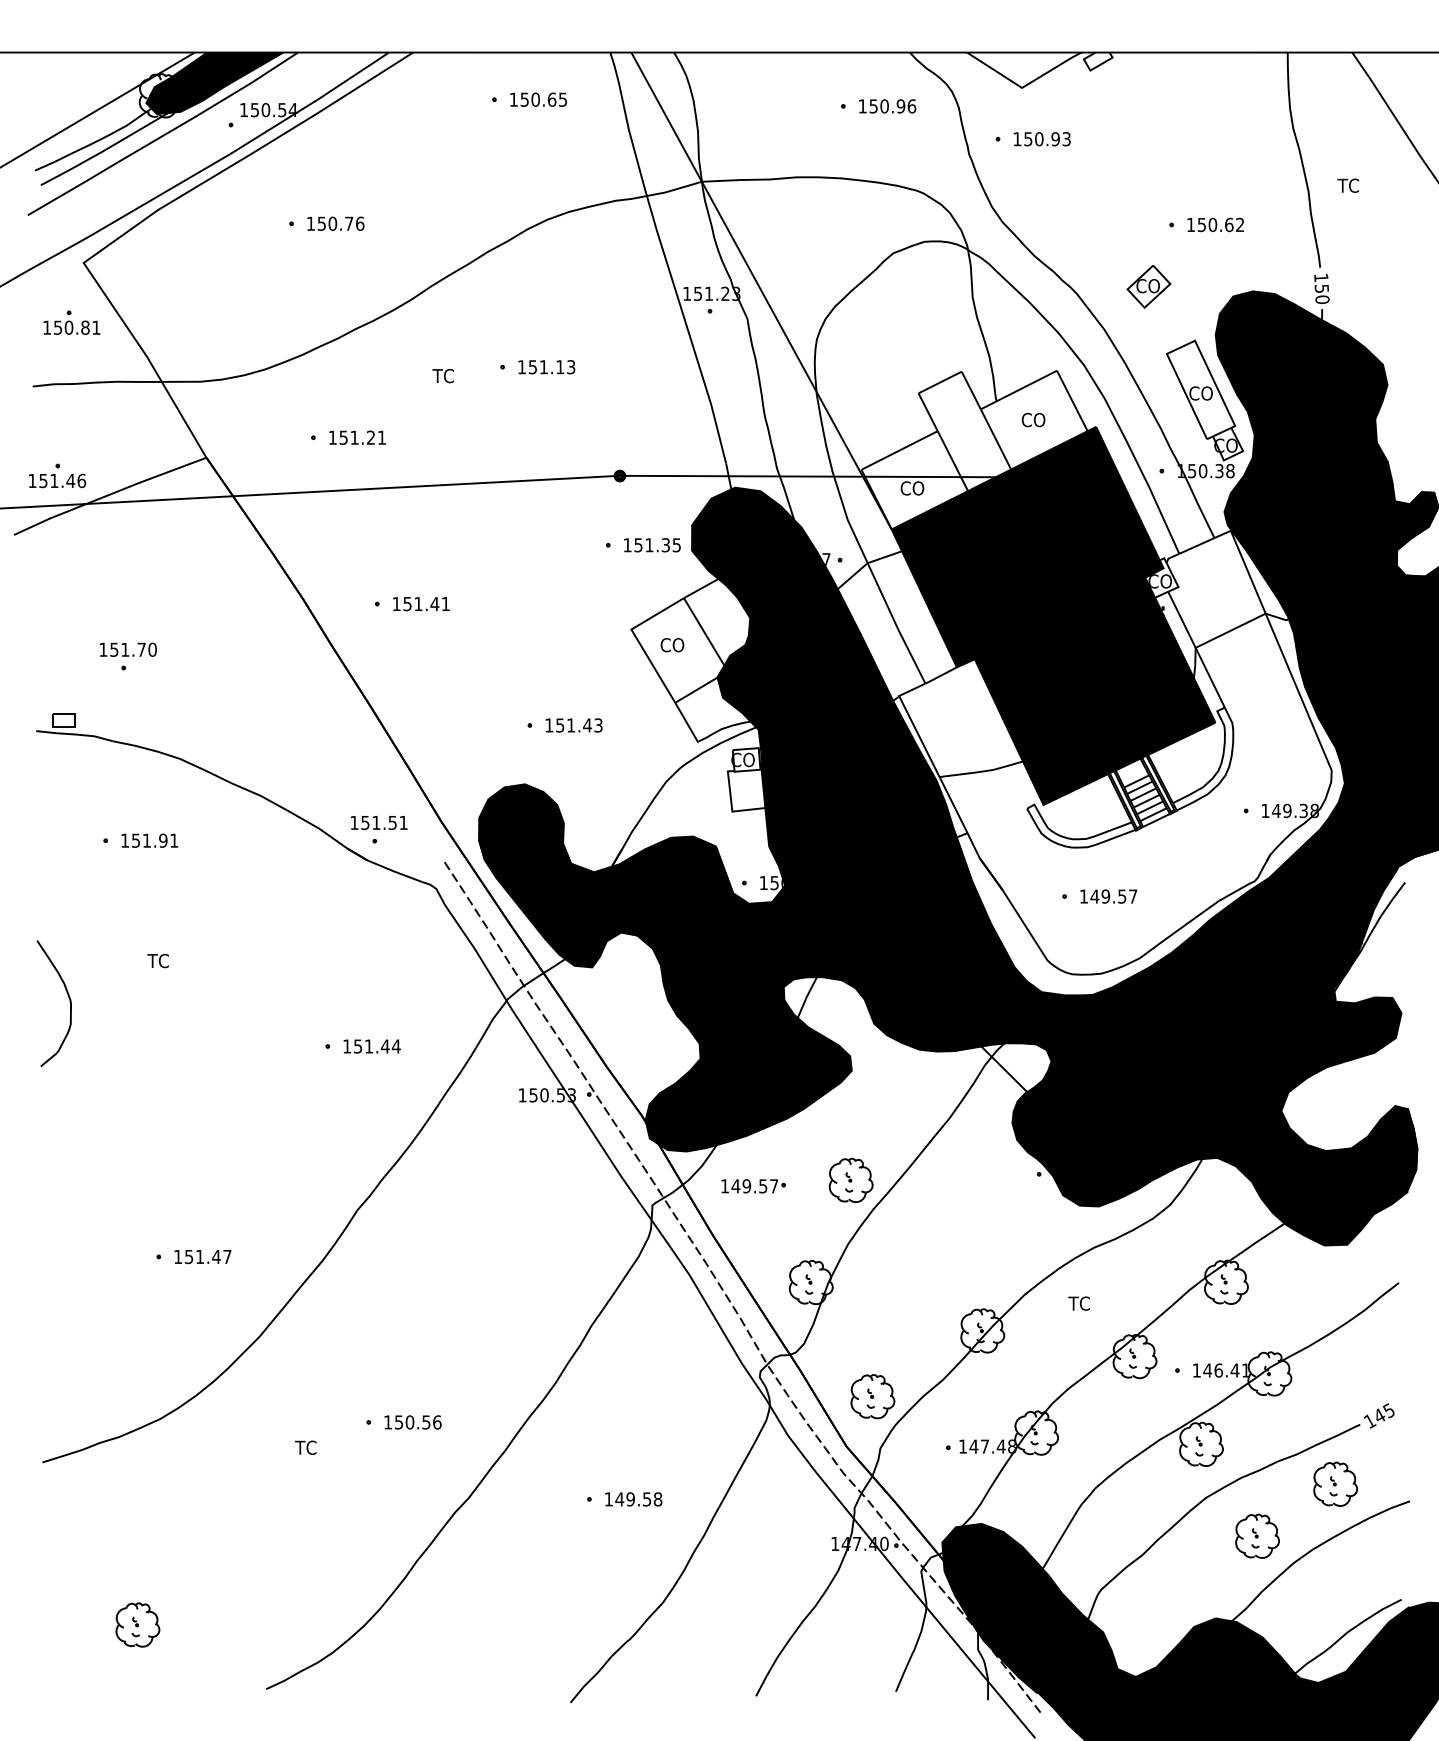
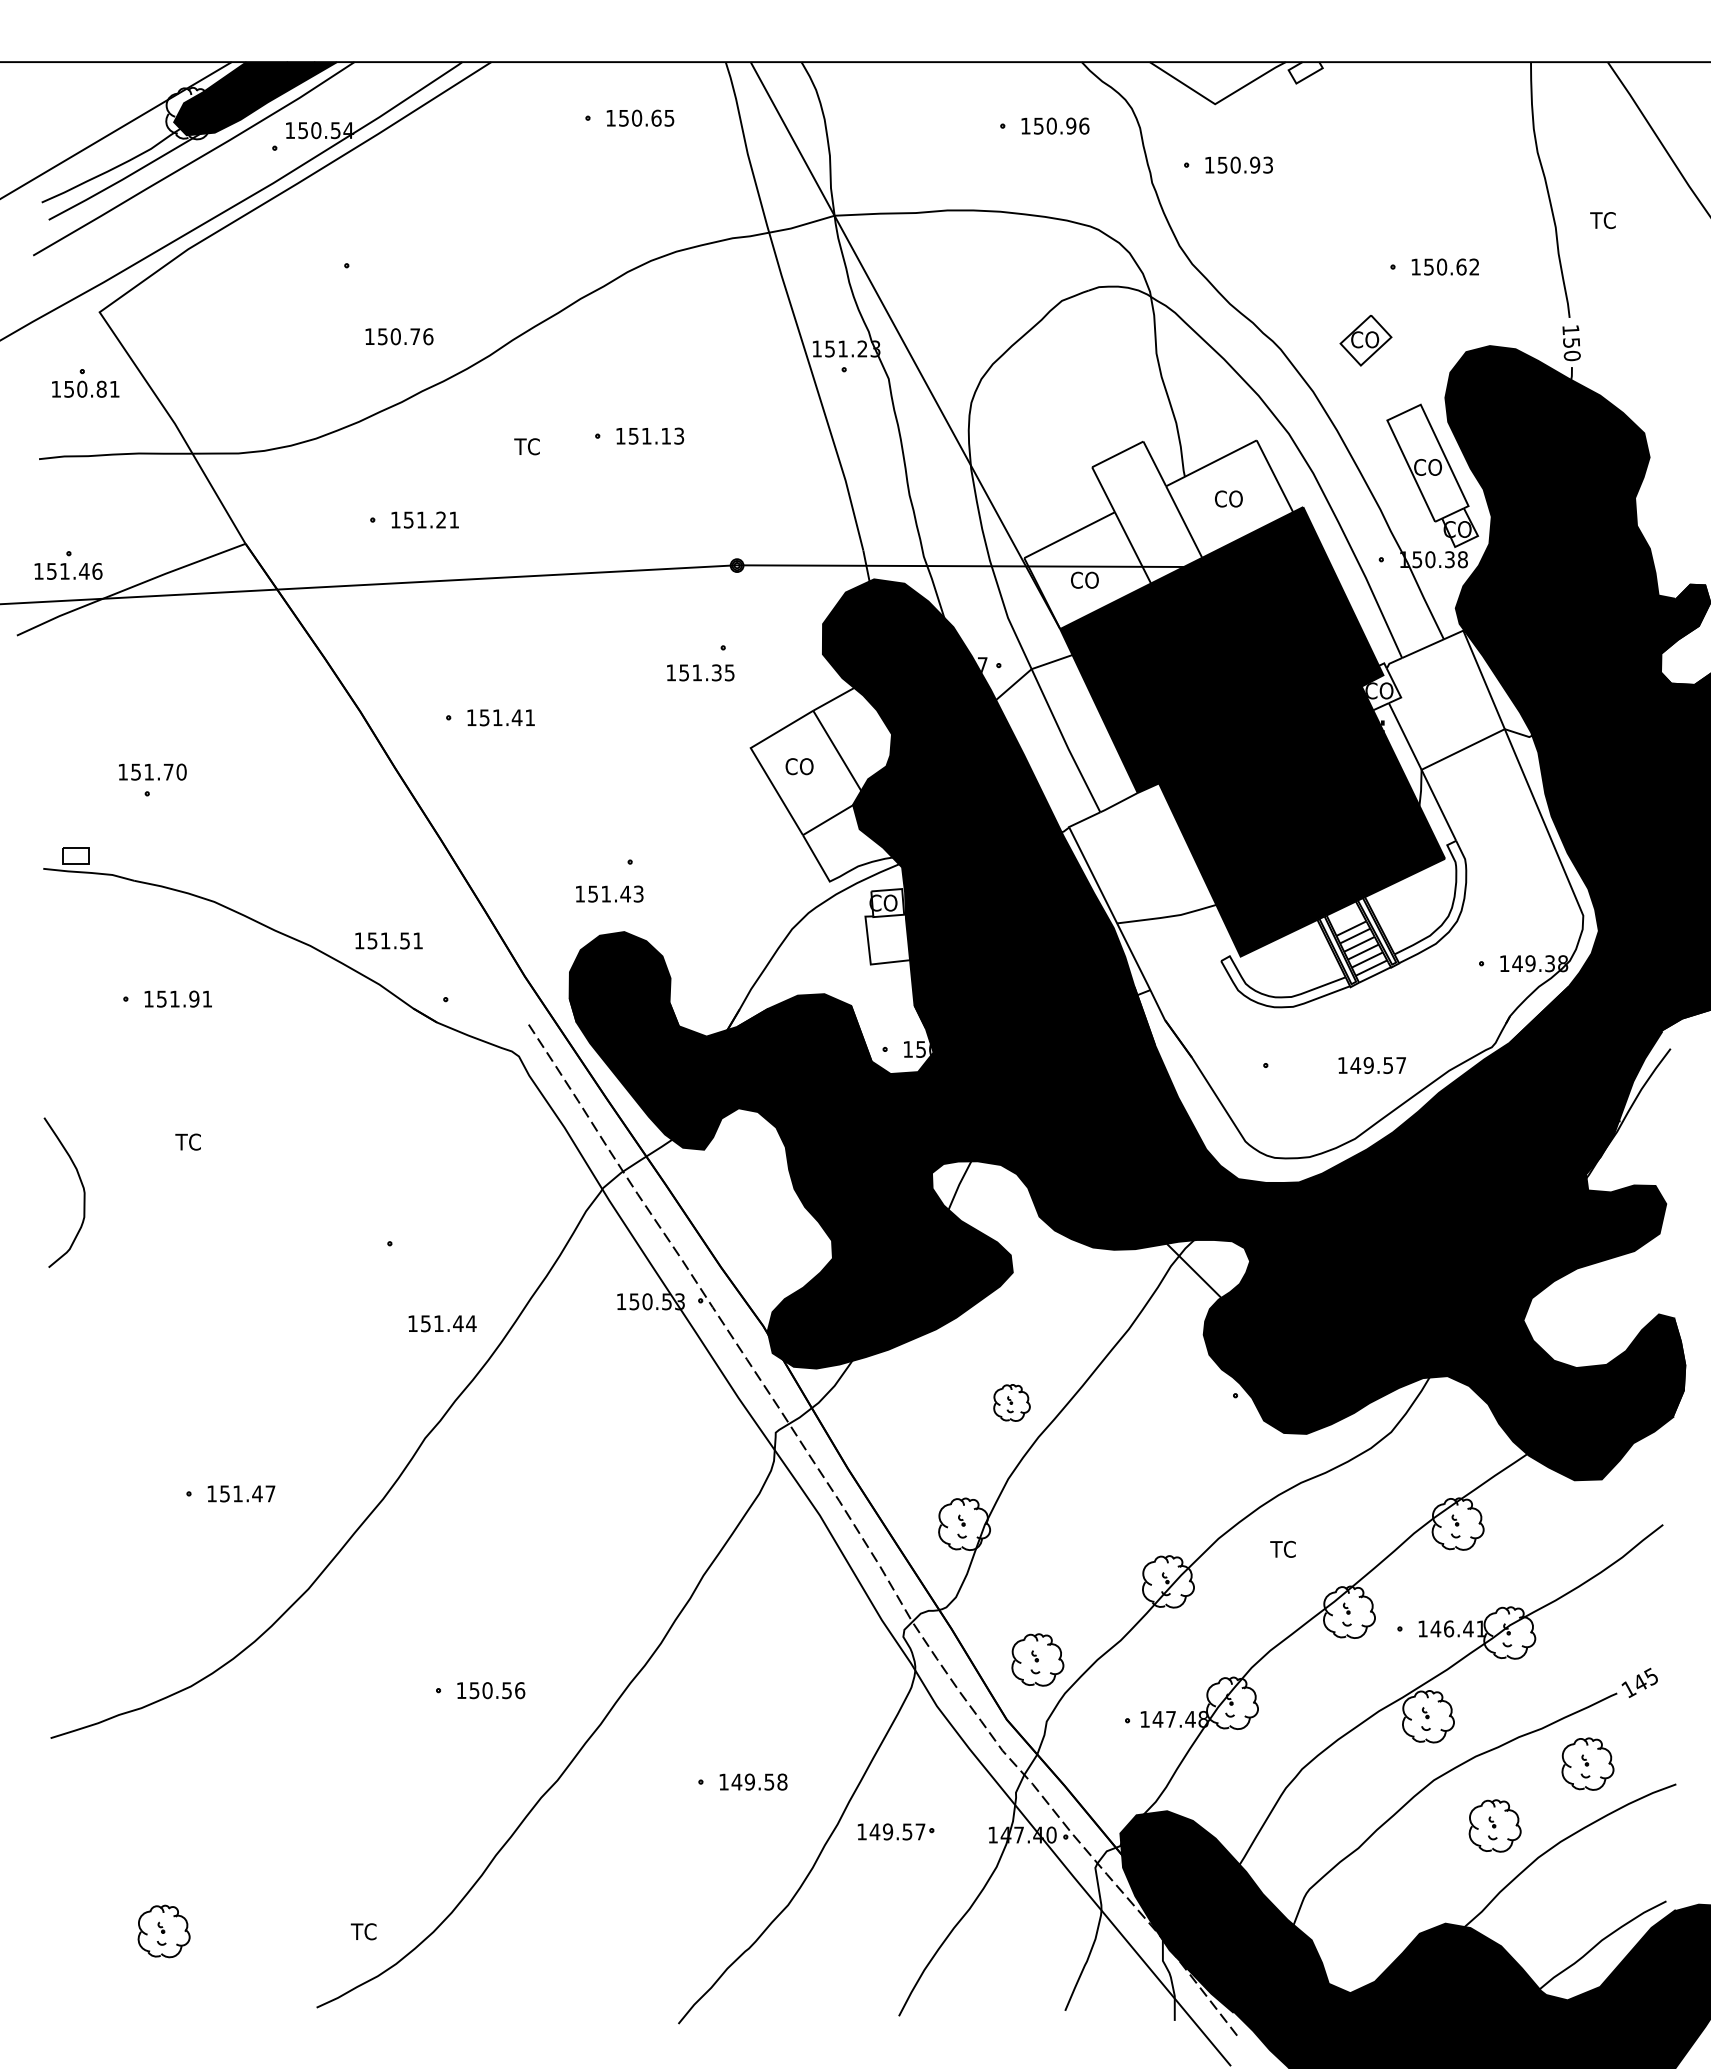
text: (335, 223) -> (399, 336), moved
text: (652, 544) -> (700, 672), moved
text: (573, 724) -> (609, 893), moved
text: (378, 822) -> (388, 940), moved
text: (1108, 896) -> (1371, 1065), moved
text: (372, 1046) -> (442, 1323), moved
part: (850, 1180) -> (1011, 1402), size x0.7
part: (753, 1185) -> (895, 1831), moved
text: (305, 1447) -> (363, 1931), moved

